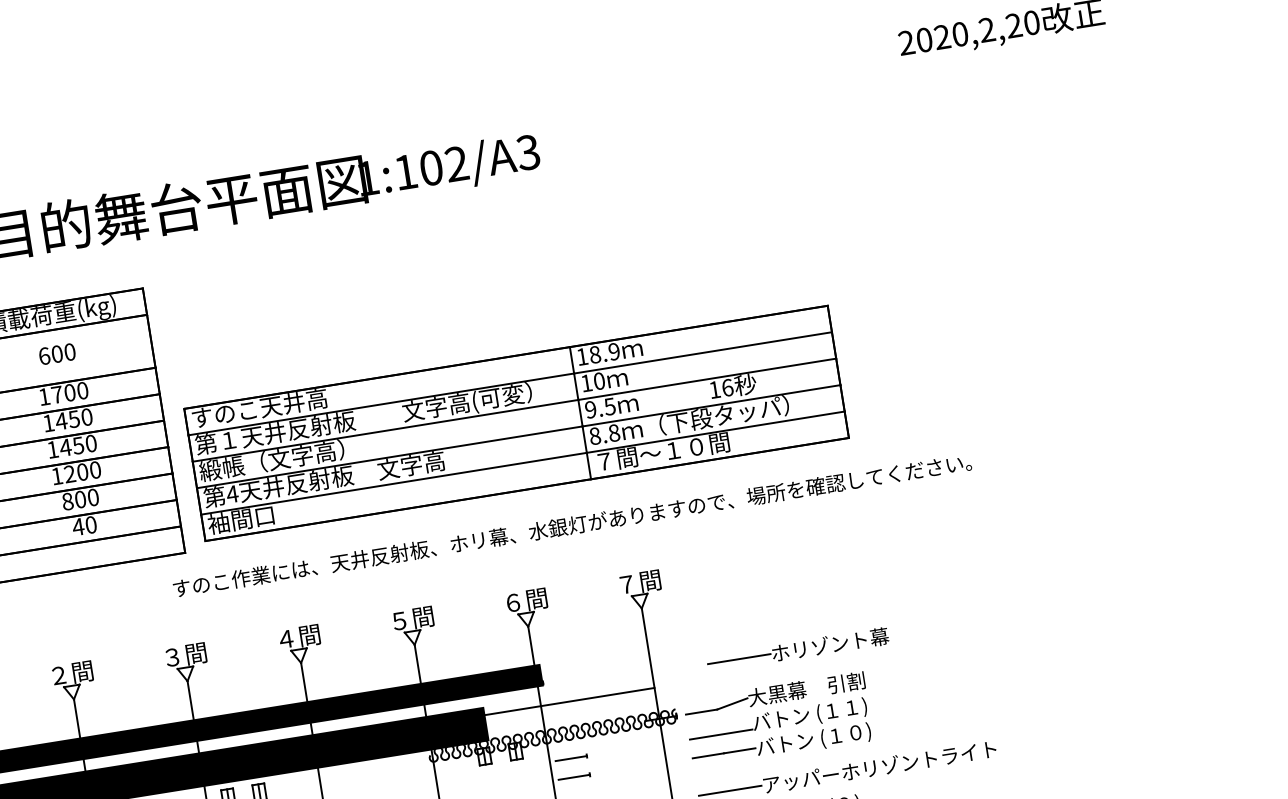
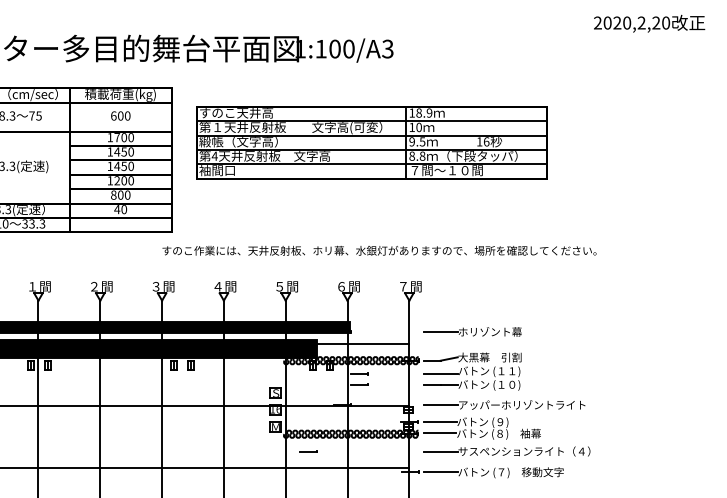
text: (455, 163) -> (348, 48), 1:102/A3 -> 1:100/A3
part: (516, 422) -> (371, 142), moved
part: (797, 649) -> (472, 331), moved

